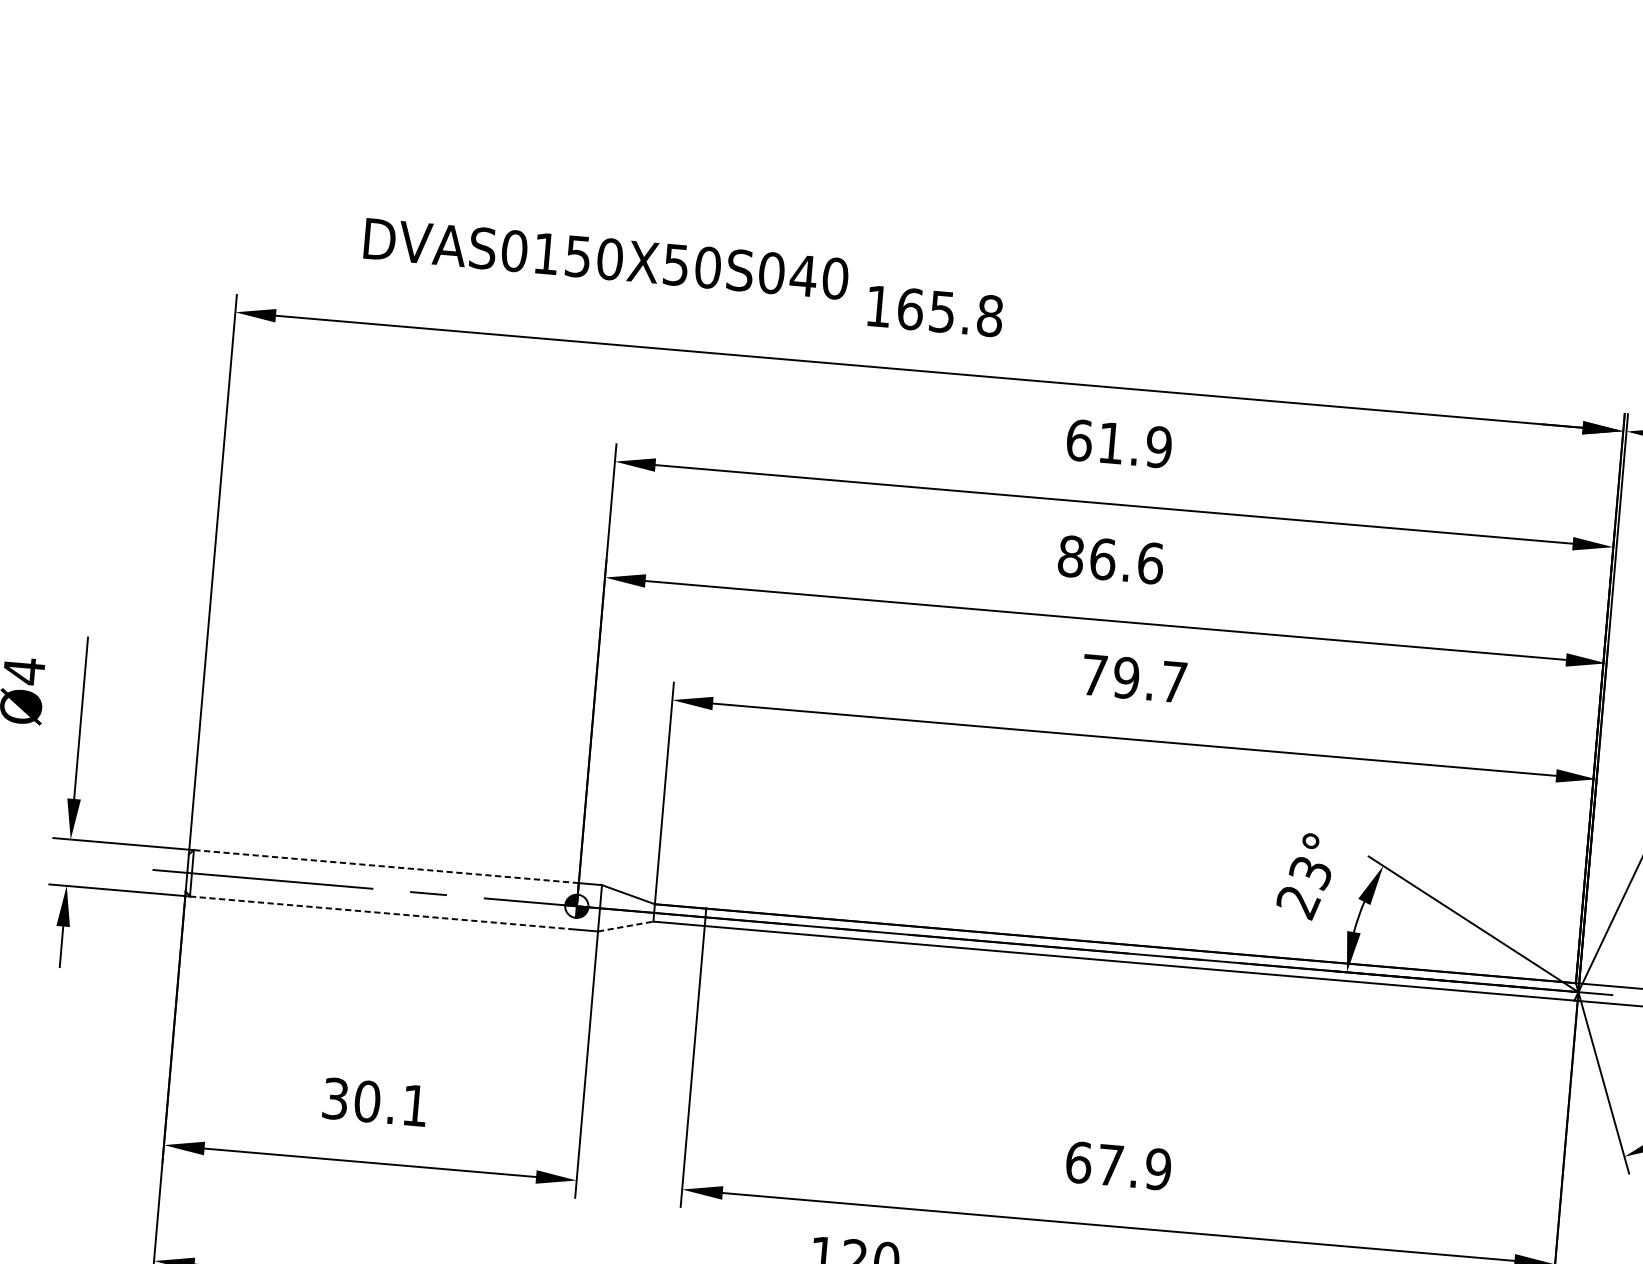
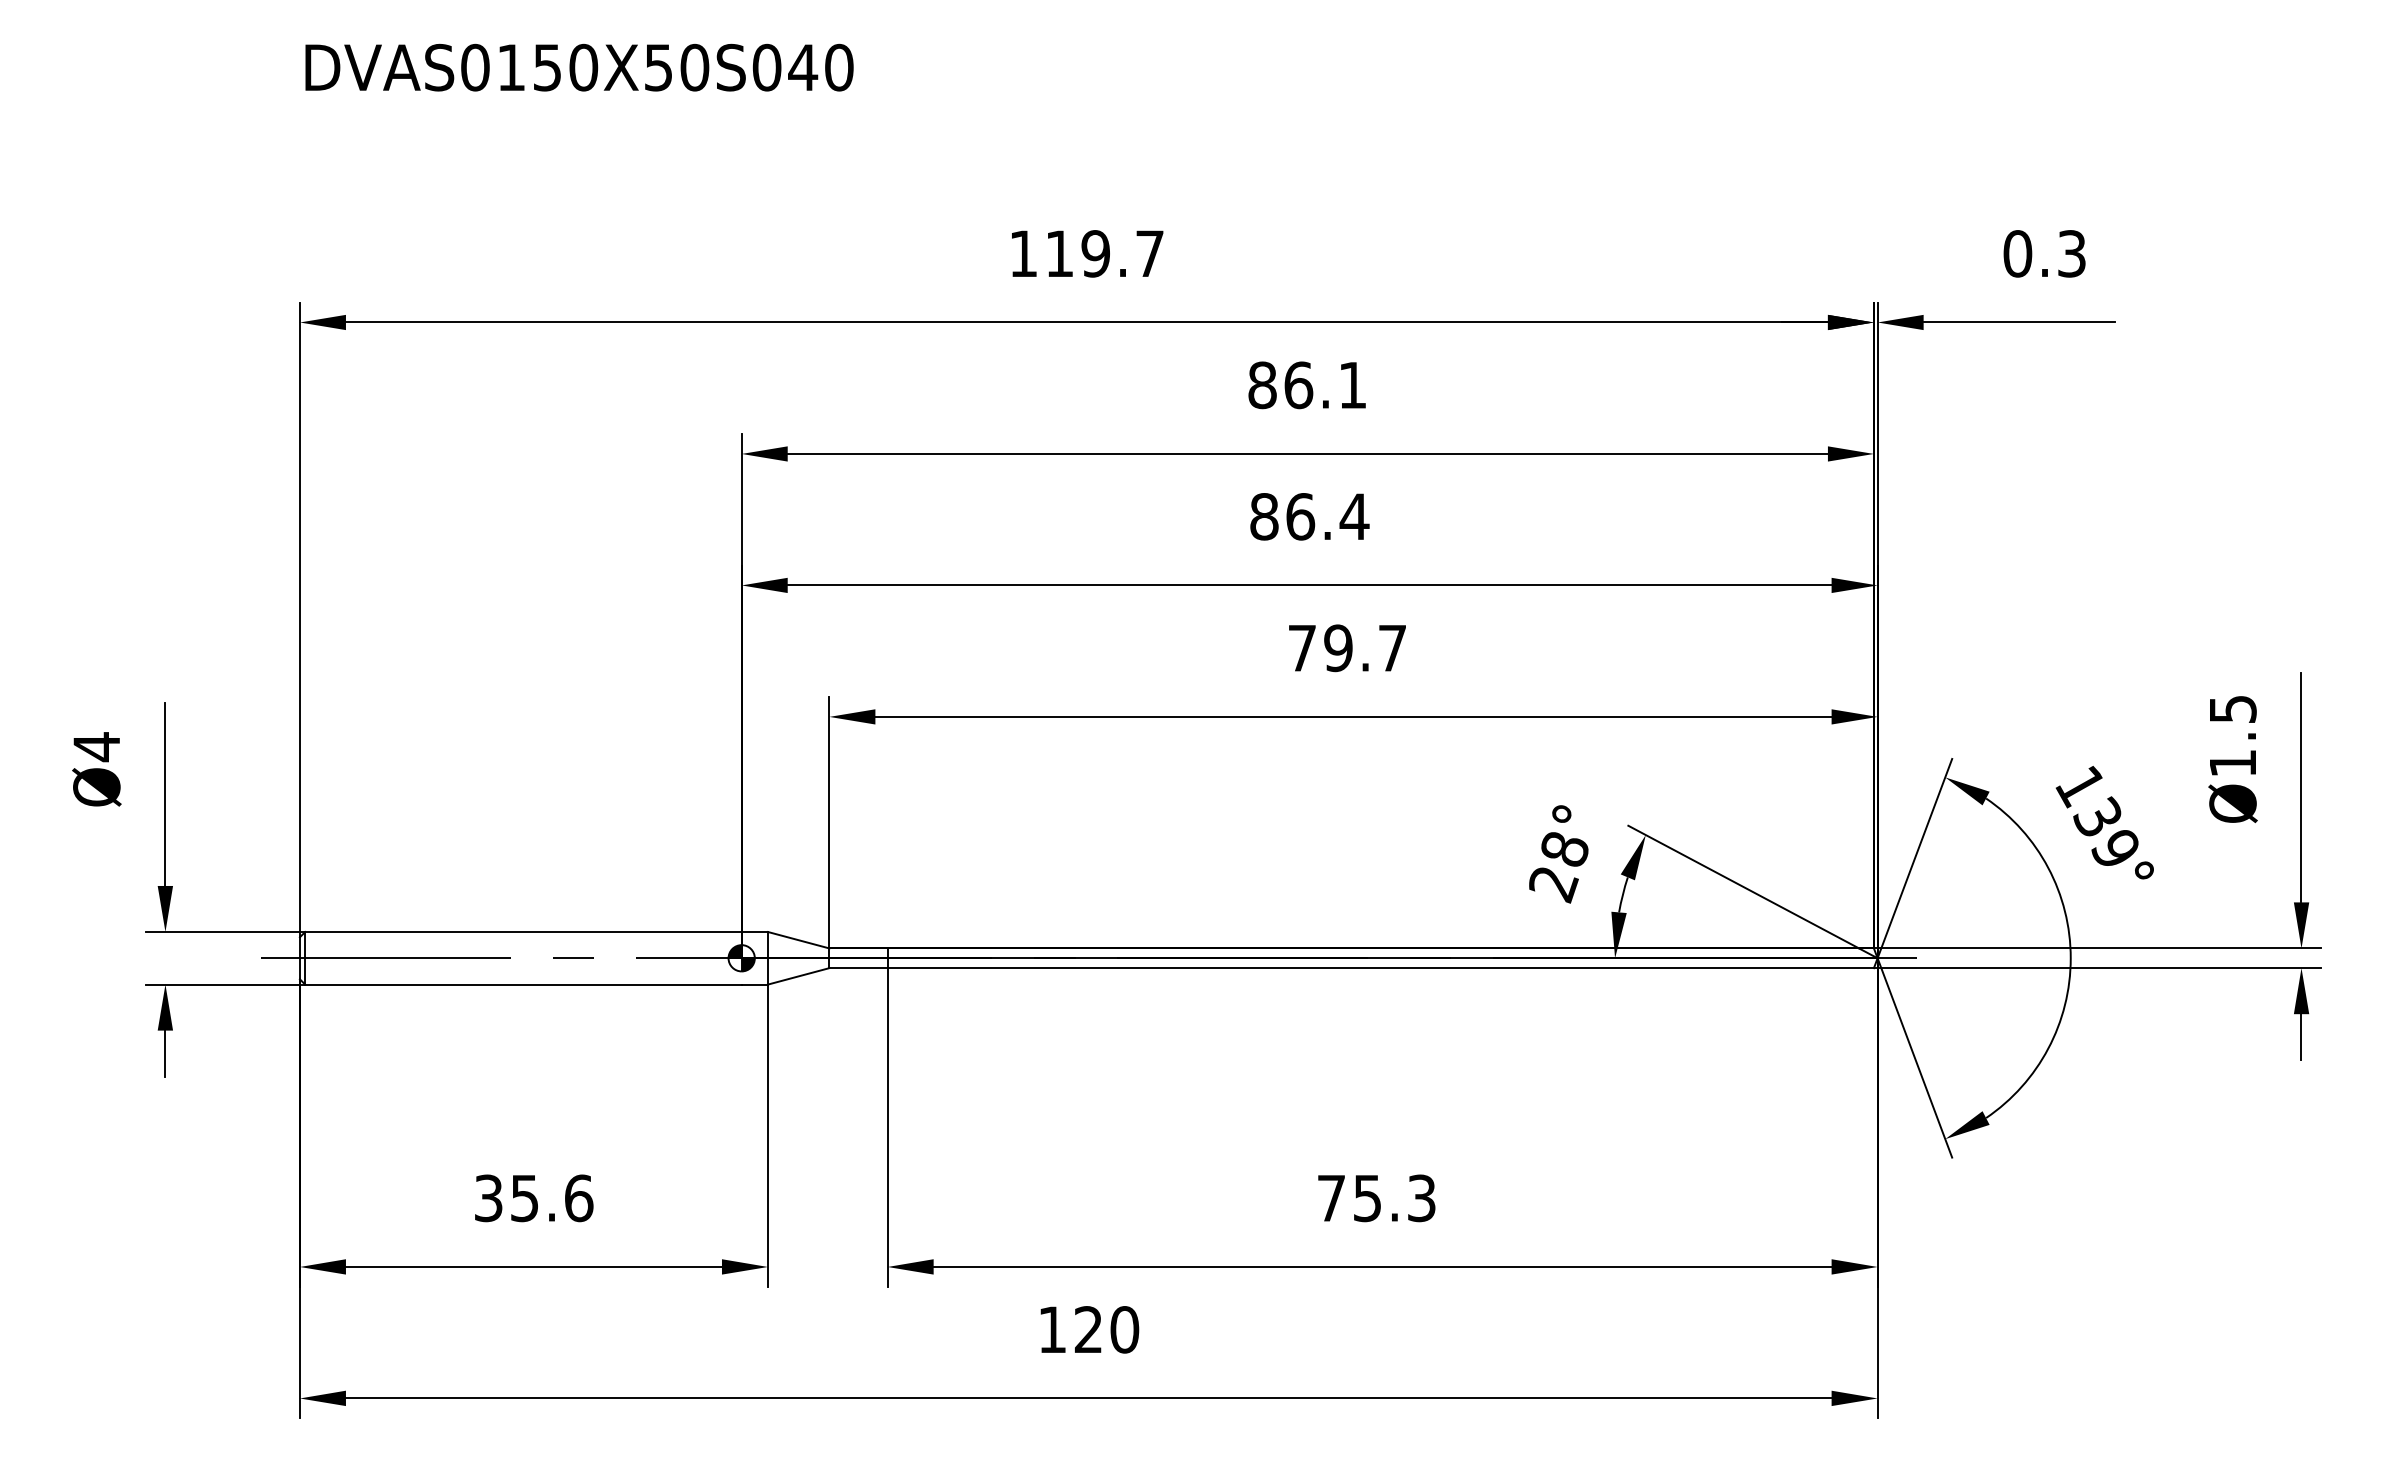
text: (606, 258) -> (579, 67), moved
text: (950, 312) -> (1104, 253), 165.8 -> 119.7
text: (1119, 444) -> (1307, 385), 61.9 -> 86.1
text: (1150, 563) -> (1354, 516), 86.6 -> 86.4
line: (385, 866) -> (522, 932), dashed -> solid
text: (1310, 873) -> (1564, 850), 23° -> 28°
line: (382, 912) -> (523, 984), dashed -> solid
line: (625, 926) -> (798, 976), dashed -> solid
text: (390, 1103) -> (551, 1198), 30.1 -> 35.6
text: (1118, 1166) -> (1376, 1198), 67.9 -> 75.3

